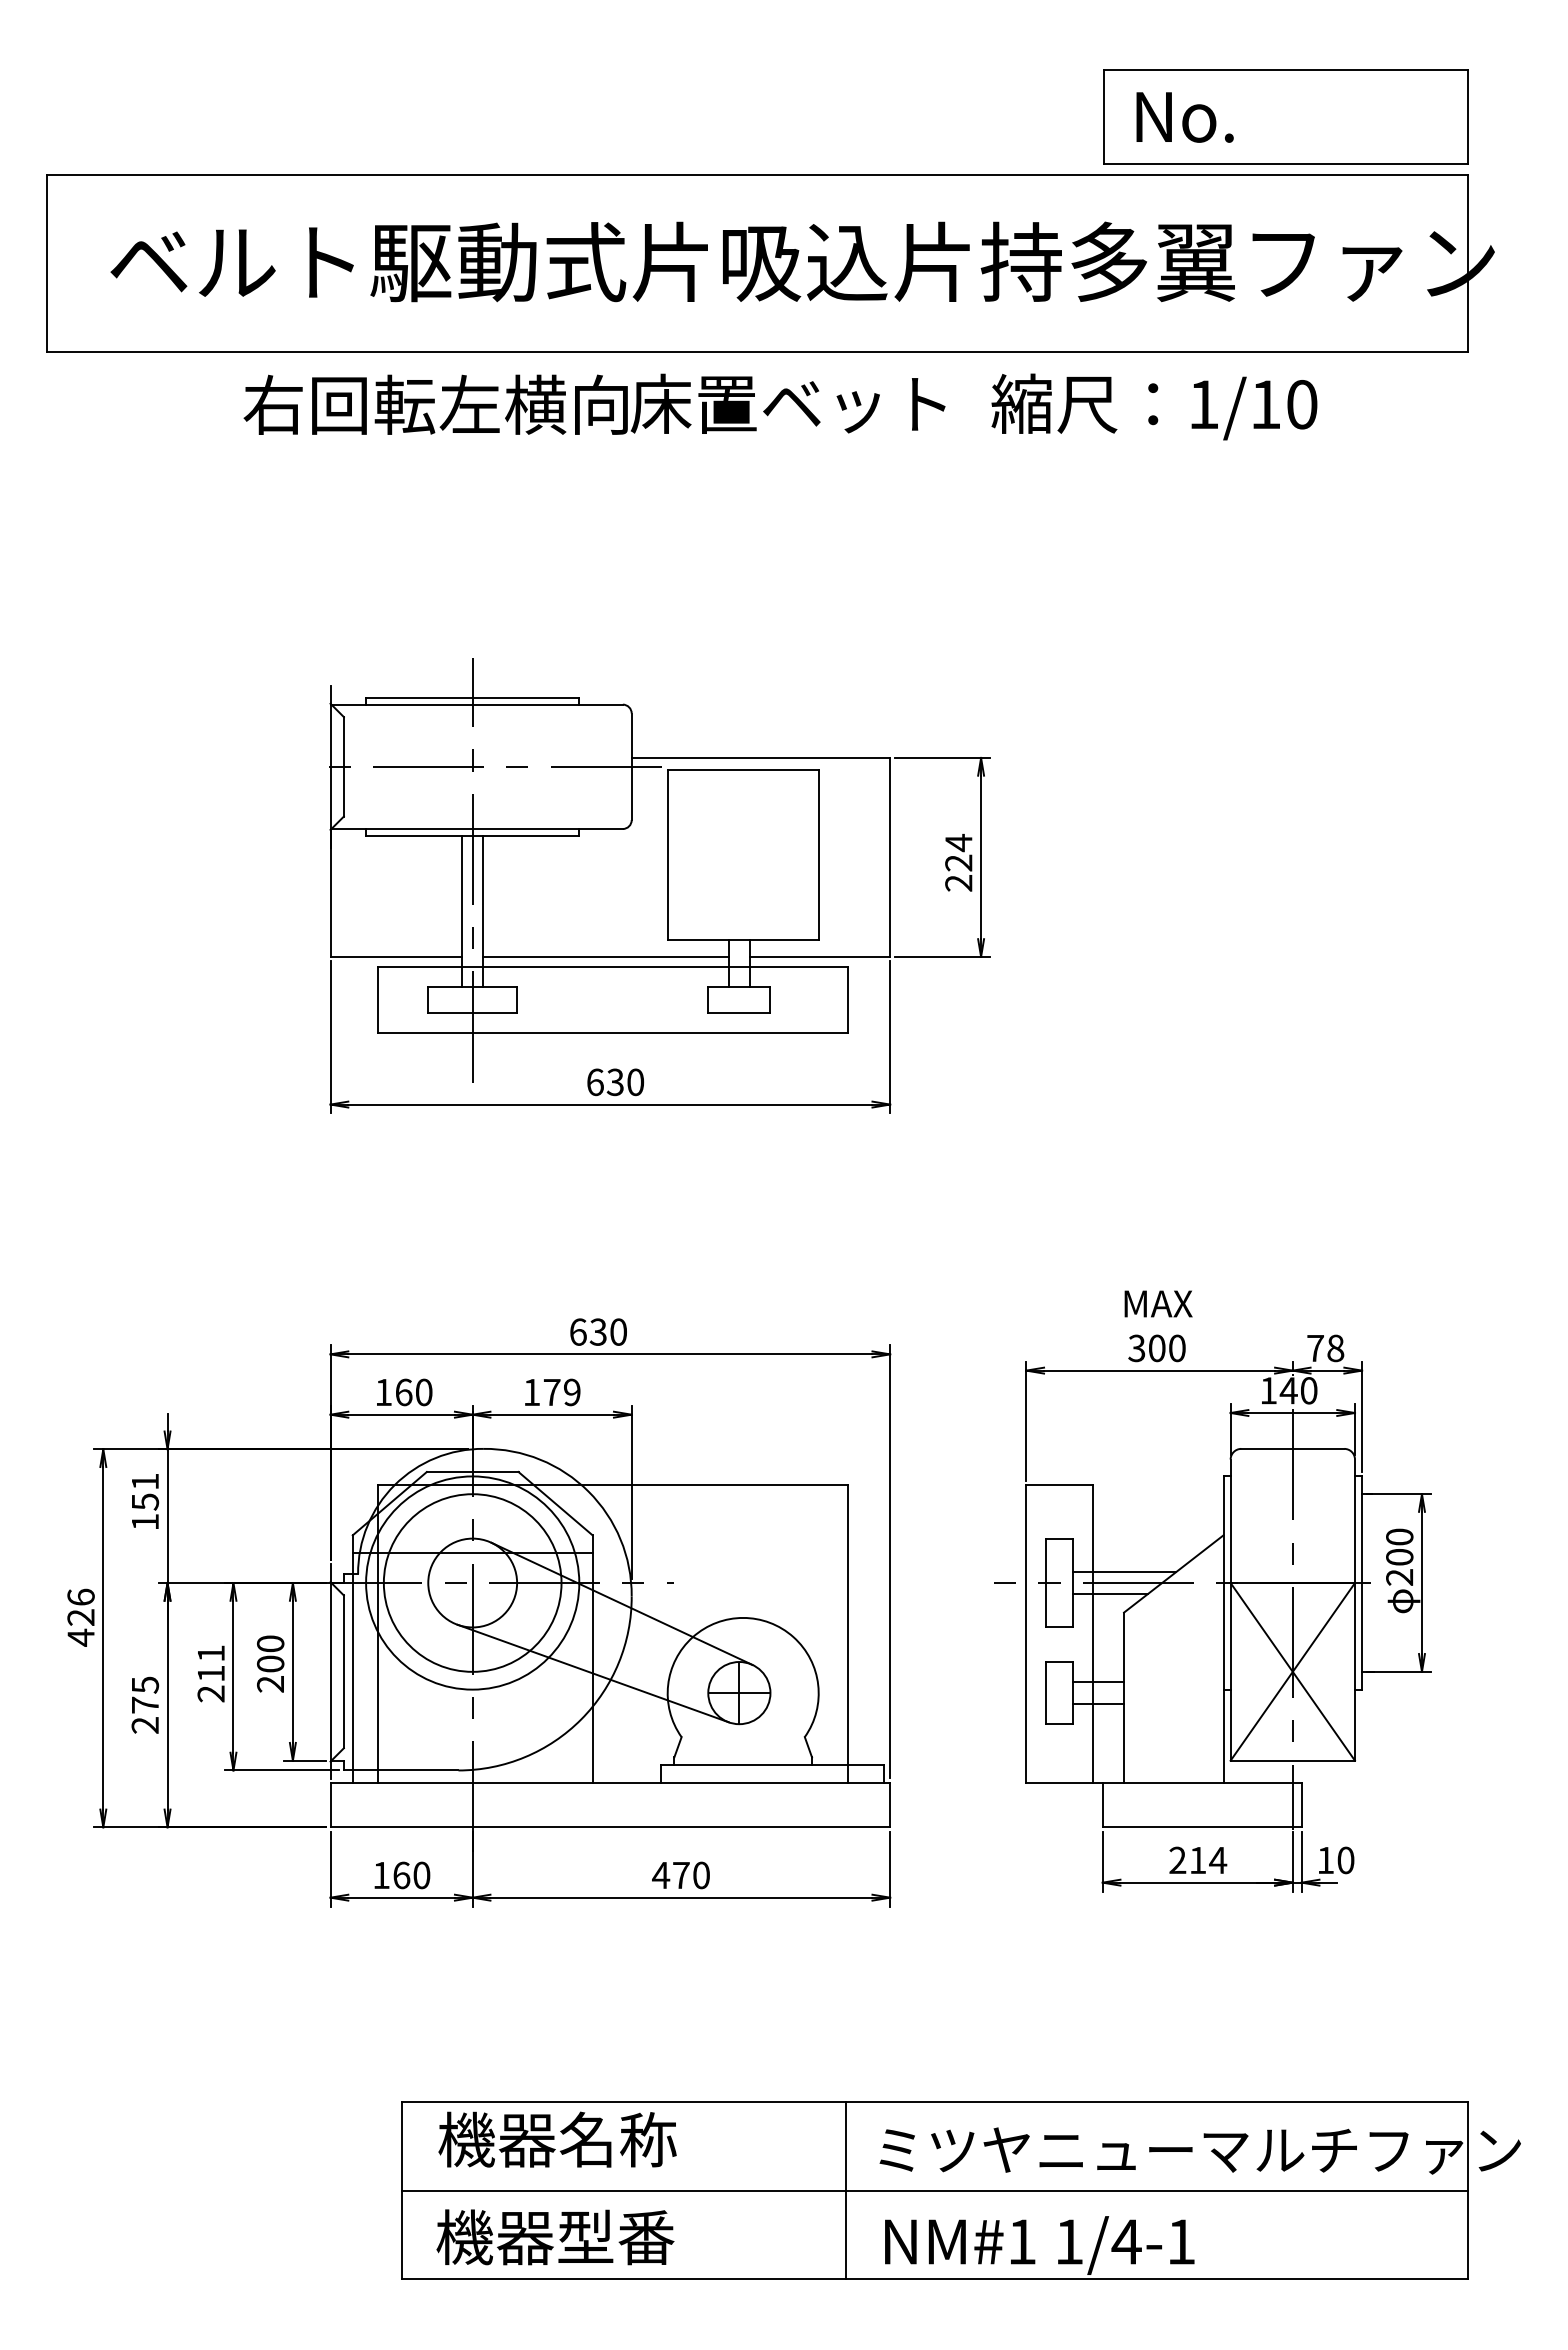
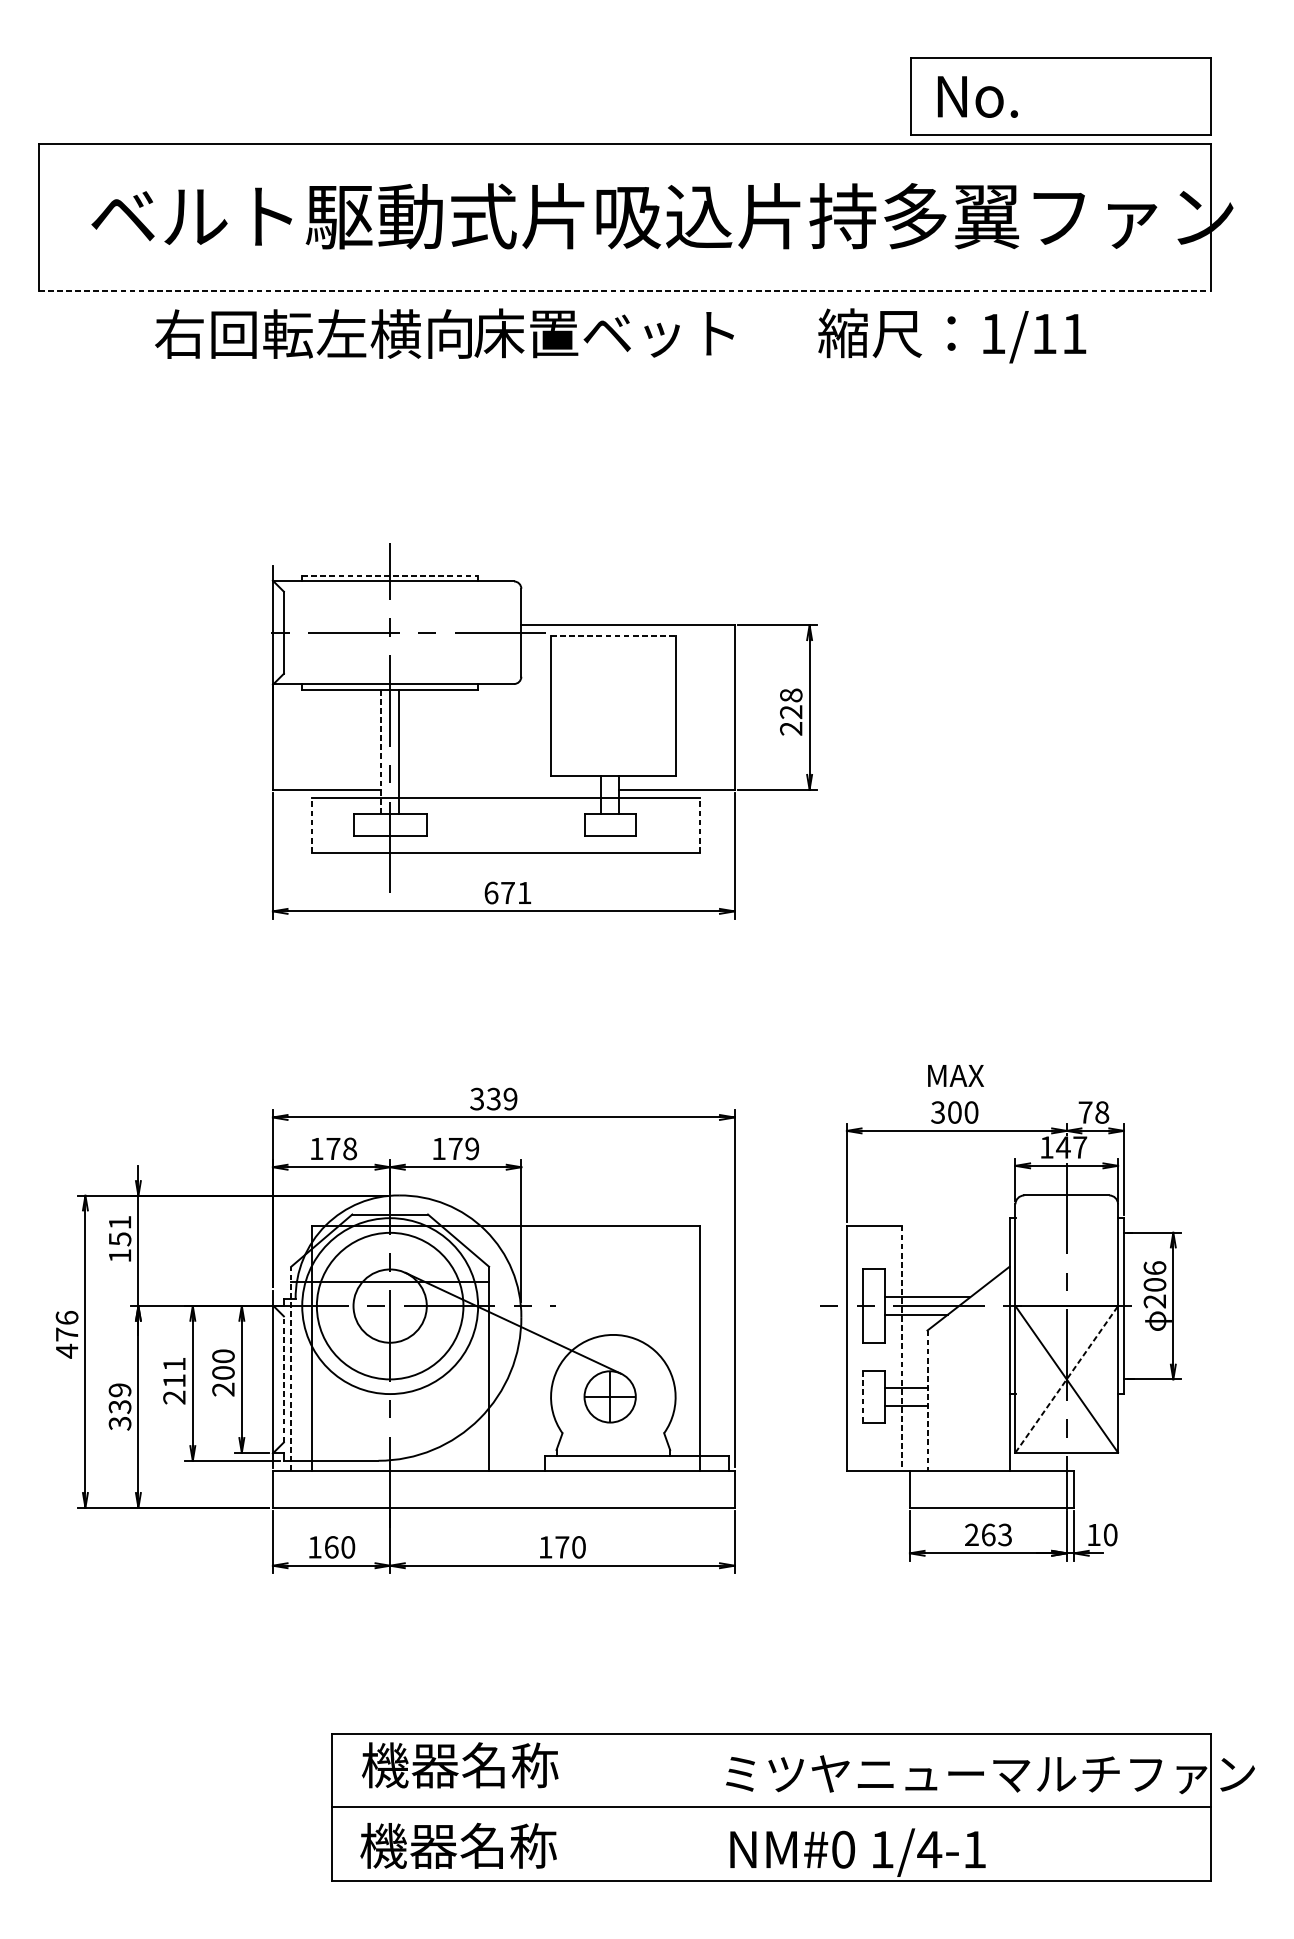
line: (757, 352) -> (625, 290), solid -> dashed
text: (594, 403) -> (444, 333), moved
text: (1302, 404) -> (1074, 333), 1/10 -> 1/11
line: (472, 697) -> (390, 575), solid -> dashed
line: (743, 770) -> (613, 635), solid -> dashed
text: (958, 842) -> (790, 695), 224 -> 228
line: (462, 911) -> (381, 752), solid -> dashed
line: (605, 956) -> (499, 789), removed
line: (377, 999) -> (311, 824), solid -> dashed
line: (848, 999) -> (700, 824), solid -> dashed
text: (625, 1082) -> (516, 893), 630 -> 671
text: (597, 1331) -> (493, 1098), 630 -> 339
text: (1308, 1390) -> (1079, 1147), 140 -> 147
text: (413, 1392) -> (341, 1148), 160 -> 178
text: (1399, 1536) -> (1154, 1267), 200 -> 206
text: (80, 1617) -> (66, 1334), 426 -> 476
line: (1092, 1634) -> (901, 1348), solid -> dashed
line: (352, 1659) -> (291, 1369), solid -> dashed
line: (343, 1671) -> (283, 1379), solid -> dashed
line: (1293, 1671) -> (1067, 1379), solid -> dashed
line: (592, 1673) -> (489, 1380), removed
line: (1046, 1693) -> (863, 1397), solid -> dashed
line: (1124, 1698) -> (927, 1401), solid -> dashed
text: (145, 1705) -> (120, 1407), 275 -> 339
text: (1208, 1860) -> (997, 1535), 214 -> 263
text: (661, 1875) -> (545, 1547), 470 -> 170
line: (846, 2190) -> (698, 1807), removed
text: (615, 2237) -> (507, 1846), 機器型番 -> 機器名称
text: (1022, 2241) -> (843, 1849), NM#1 -> NM#0

